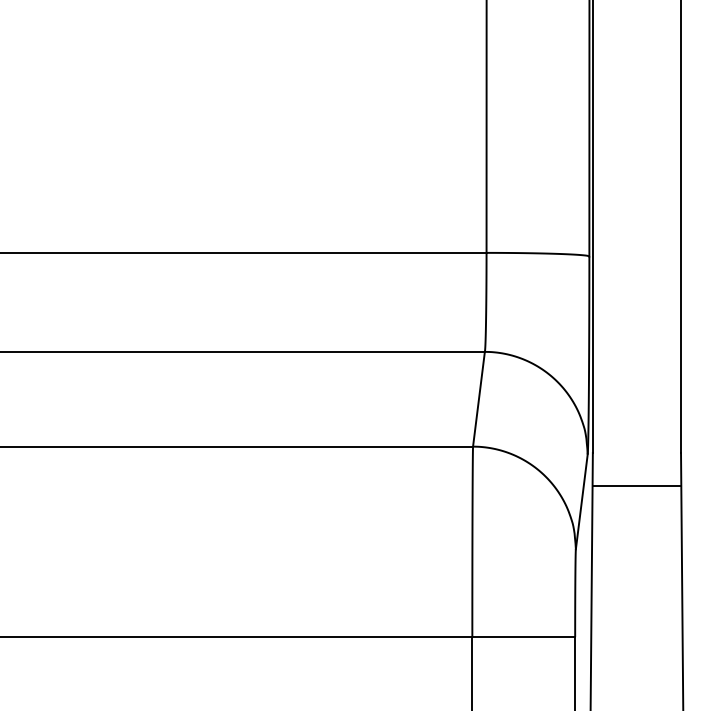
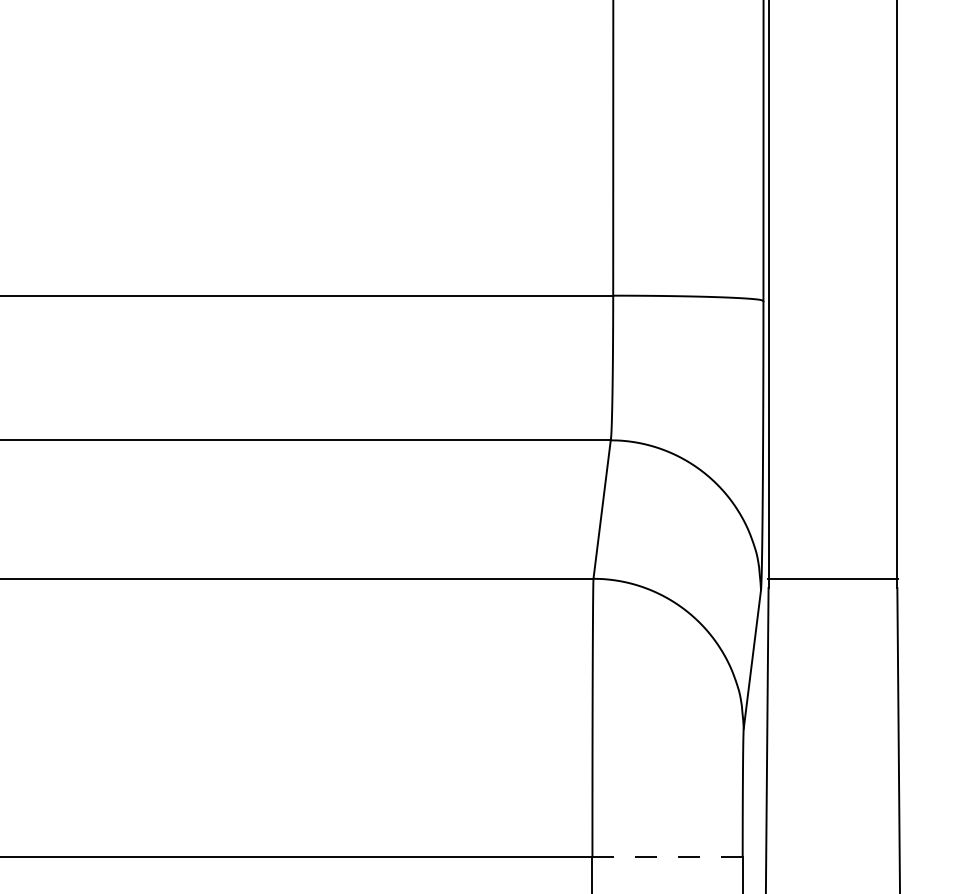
line: (636, 485) -> (832, 578), moved
line: (524, 637) -> (668, 857), solid -> dashed

